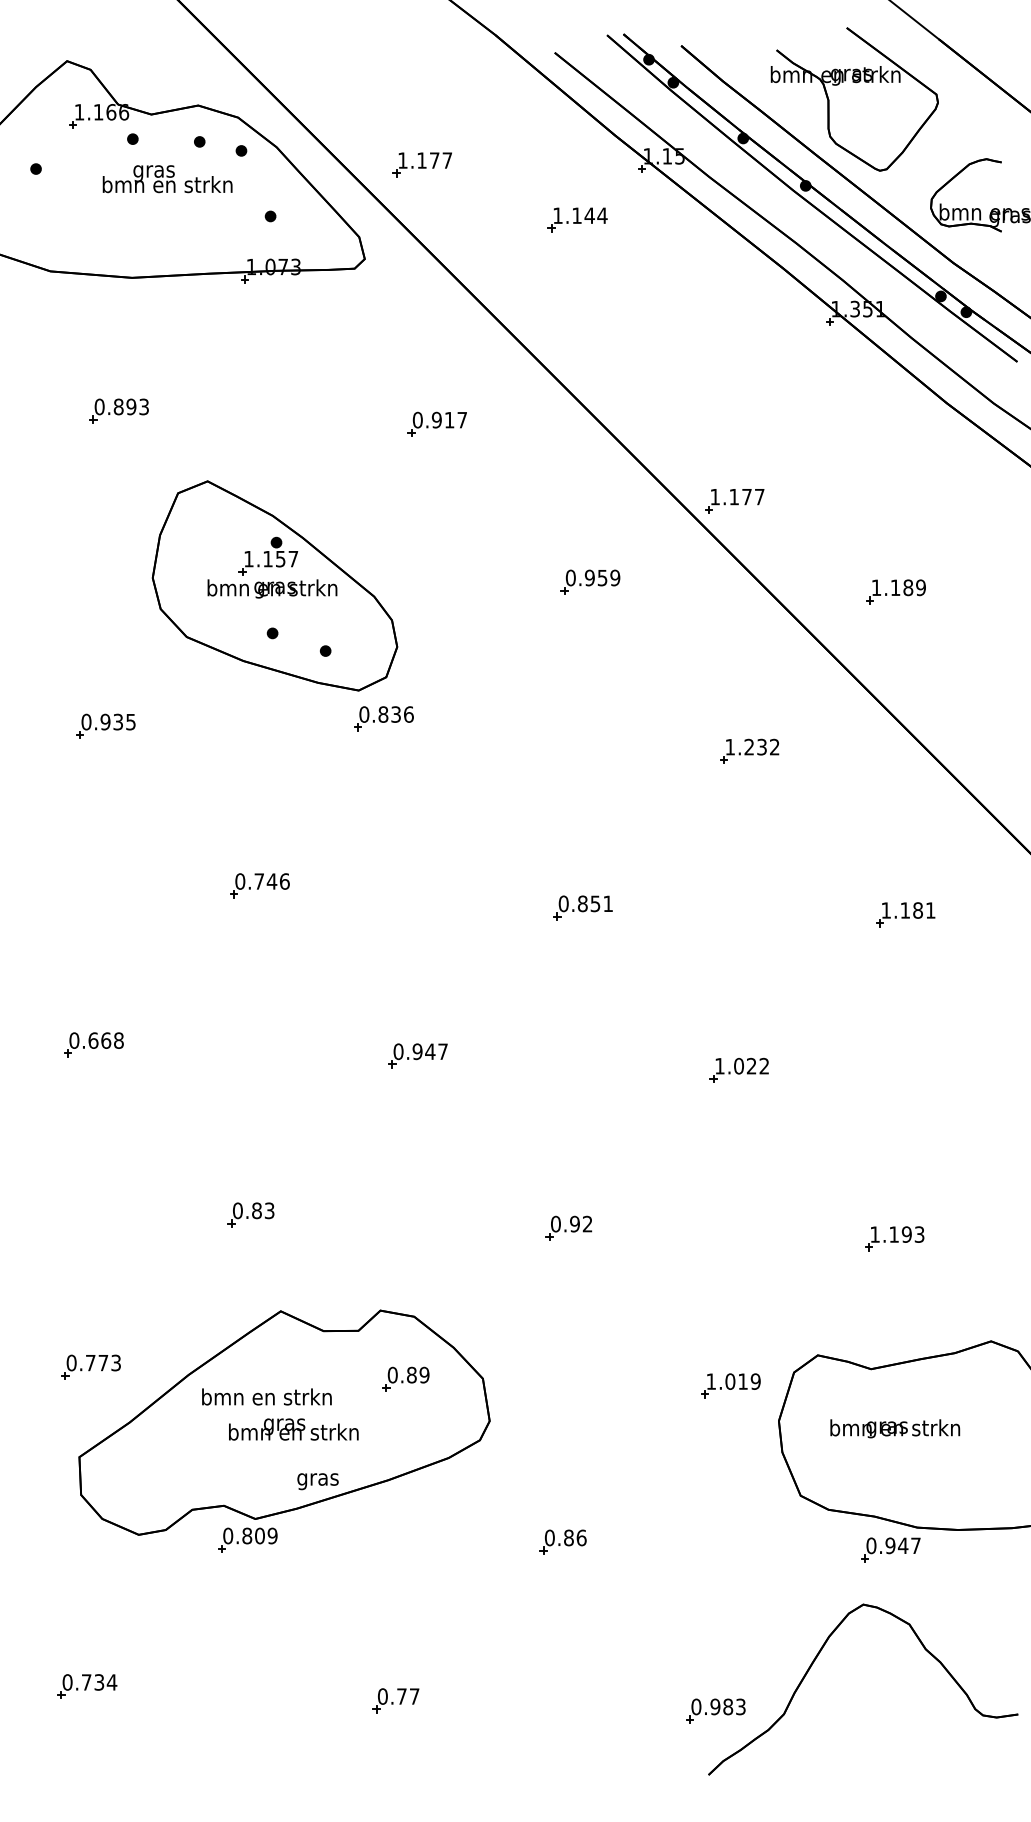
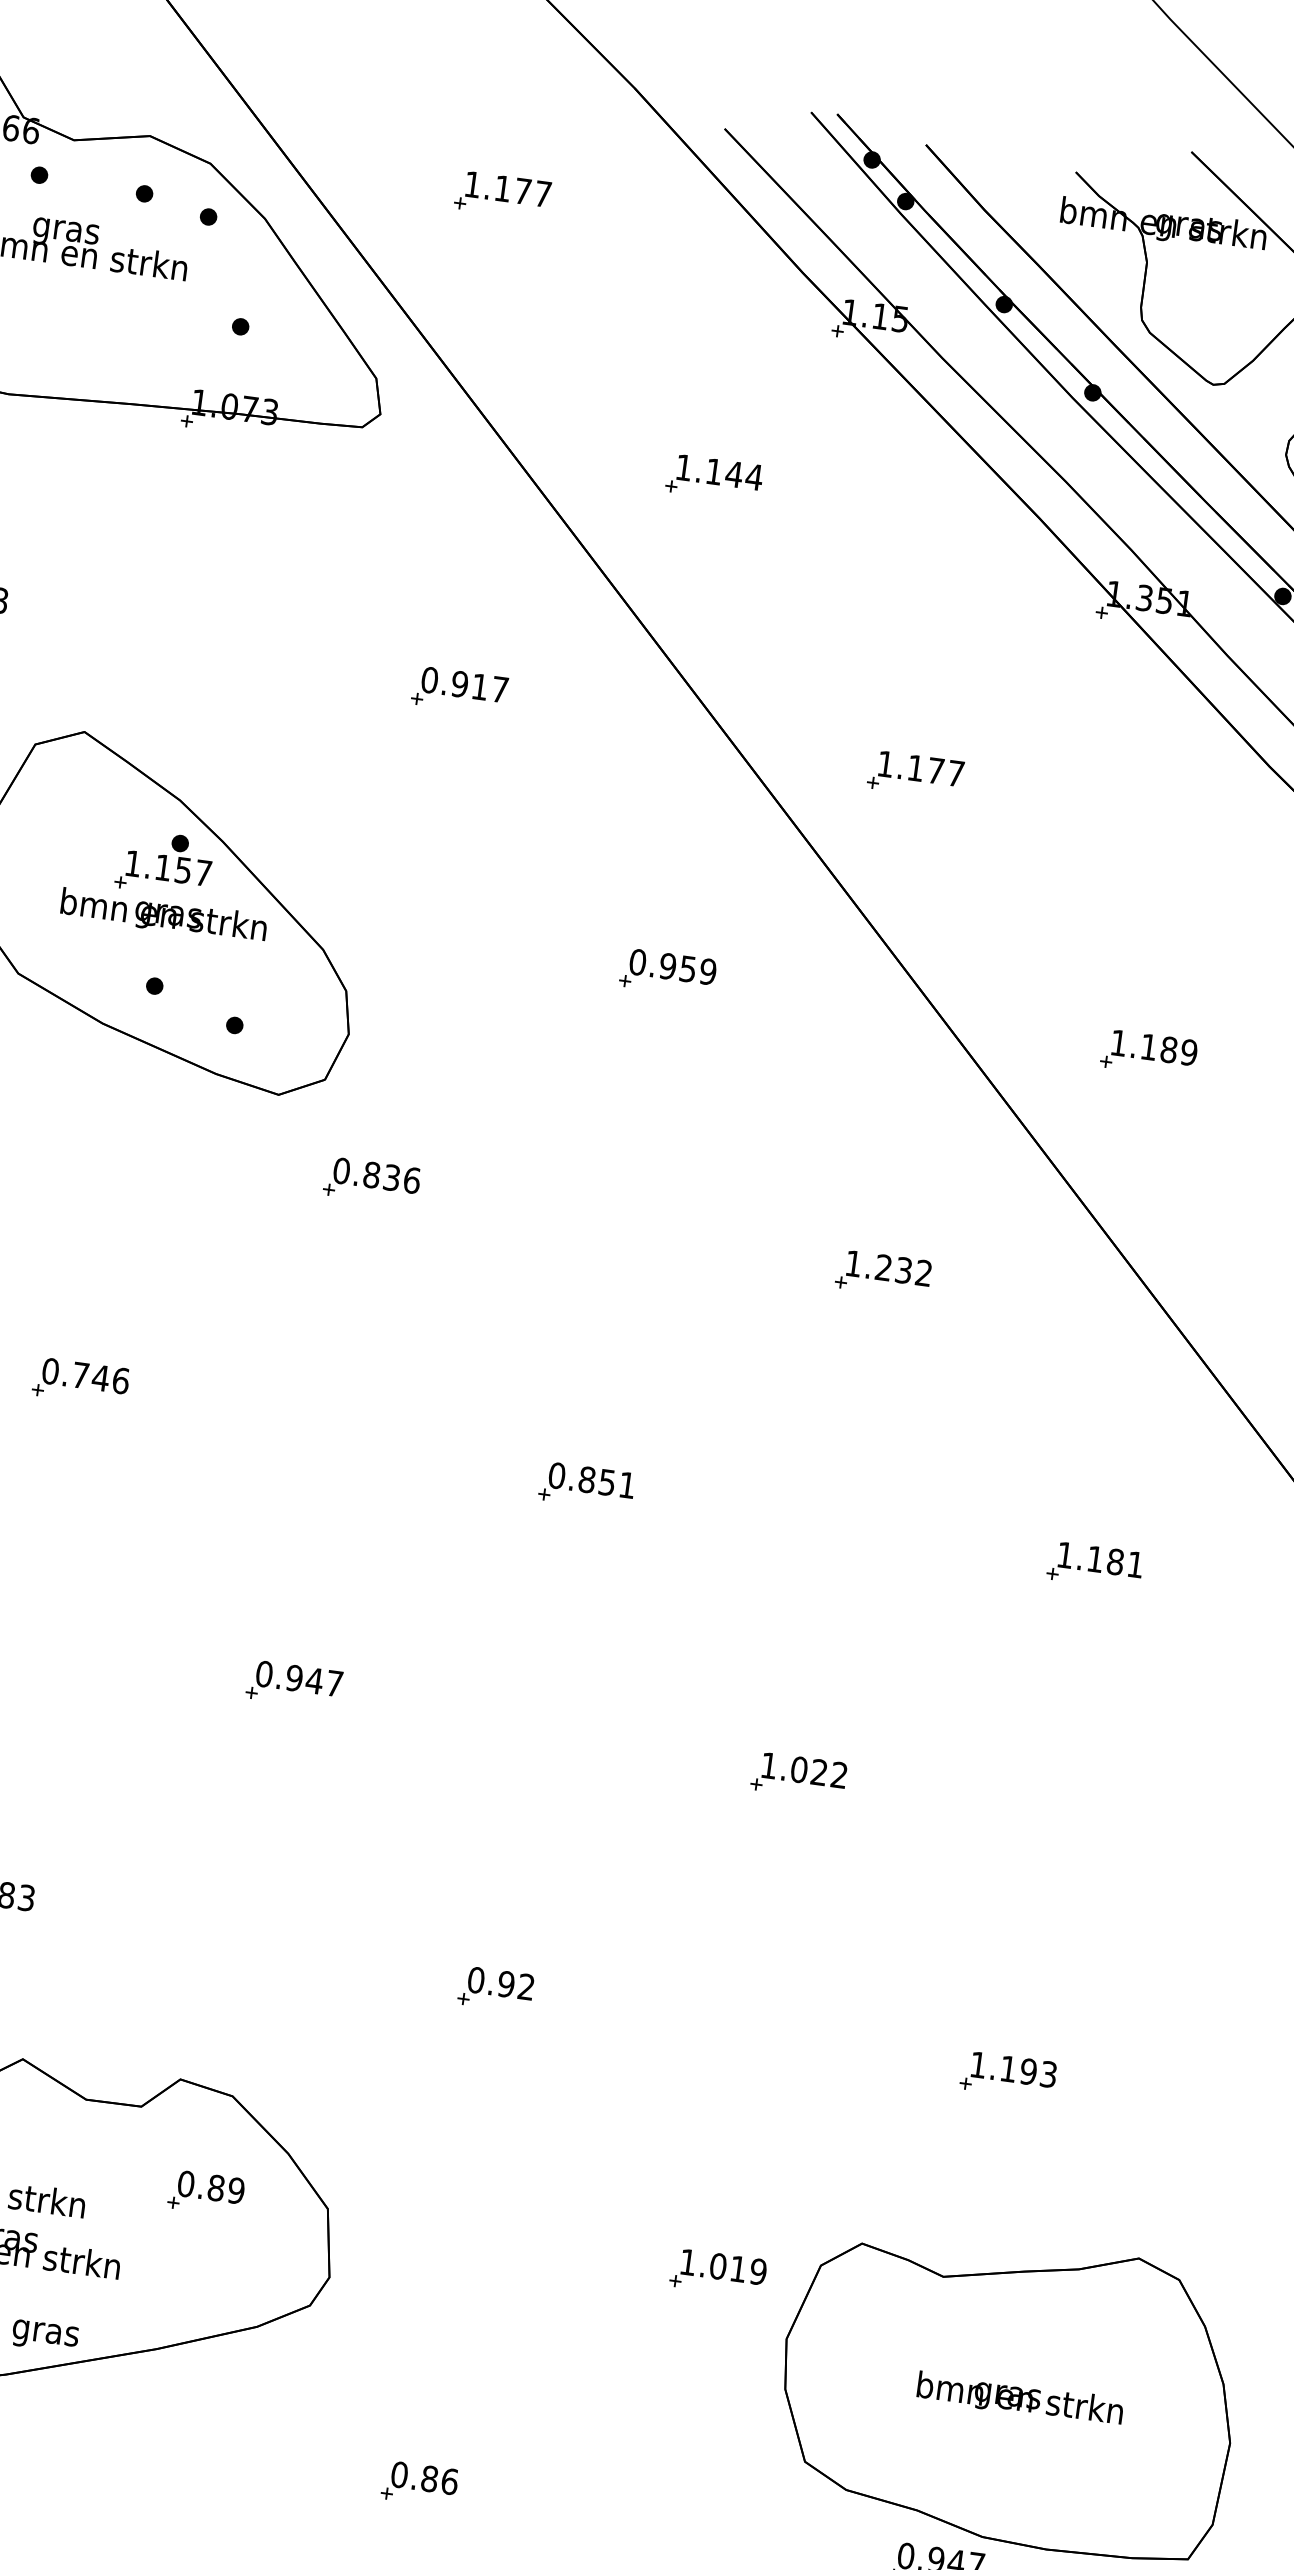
part: (421, 164) -> (501, 194), moved
part: (577, 219) -> (714, 477), moved
part: (734, 501) -> (915, 775), moved
part: (383, 718) -> (371, 1181), moved
text: (895, 1428) -> (1020, 2398), moved

